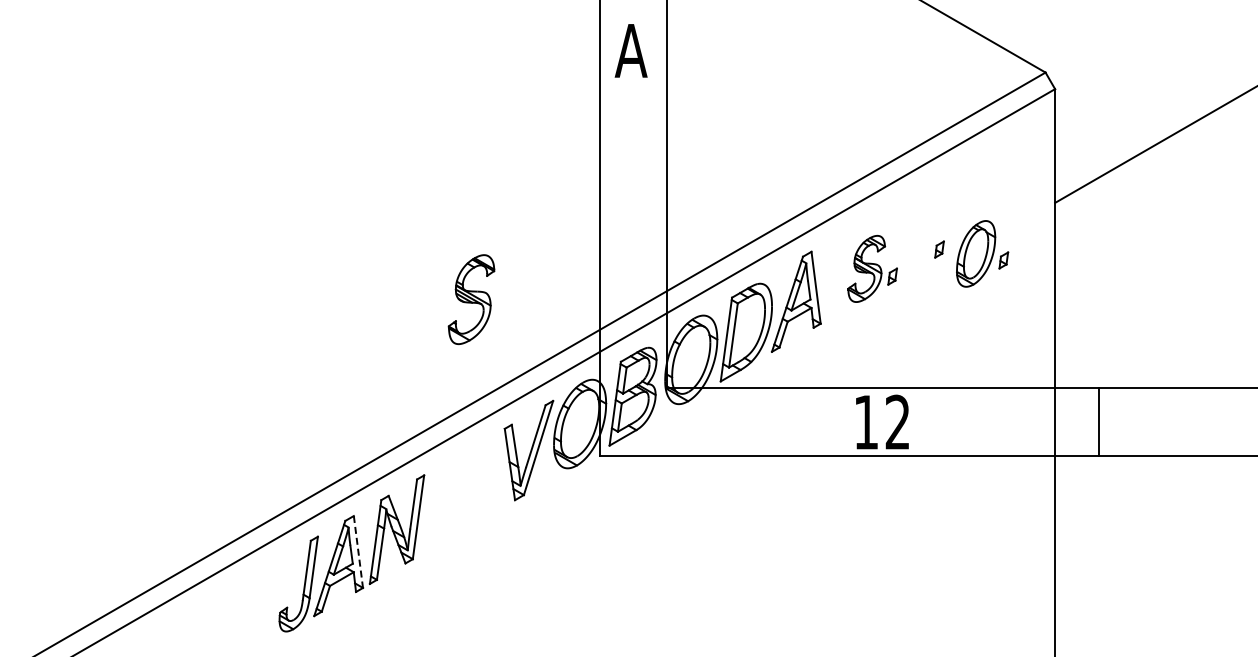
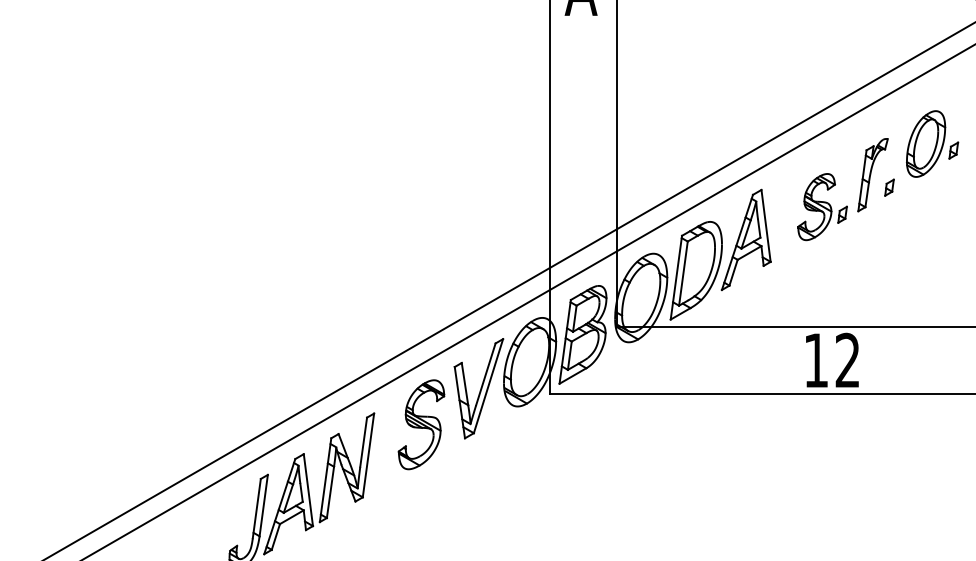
part: (922, 236) -> (872, 174), added
part: (982, 253) -> (932, 143), moved
part: (471, 299) -> (421, 424), moved
line: (358, 552) -> (308, 490), dashed -> solid

